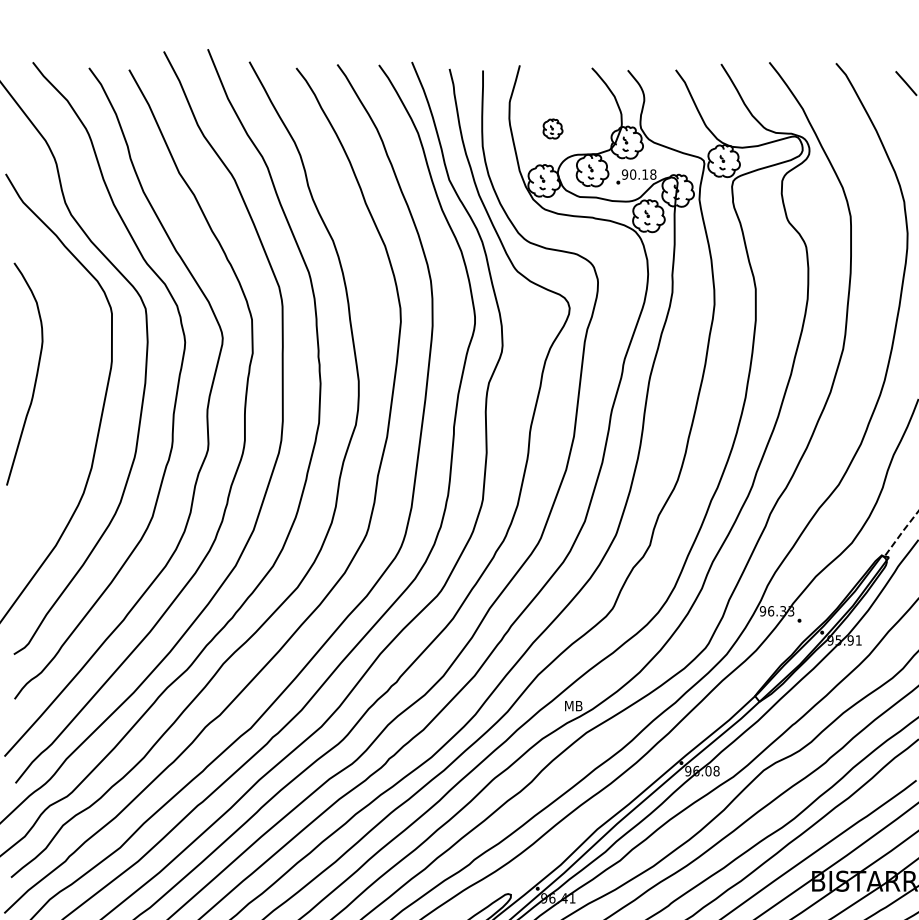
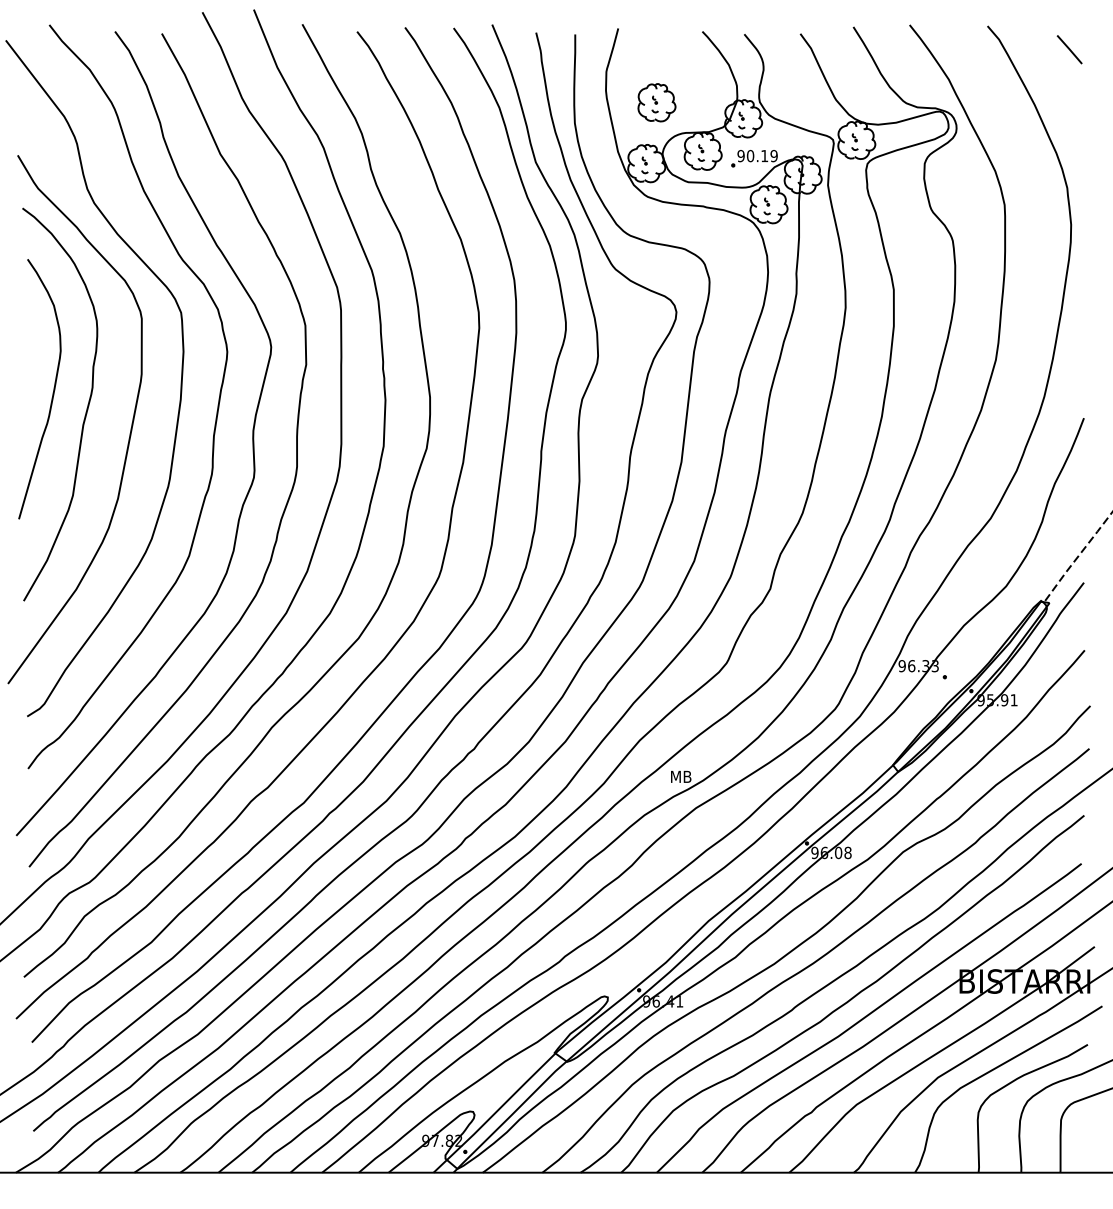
part: (552, 128) -> (656, 102), size x1.67
text: (652, 174) -> (773, 156), 90.18 -> 90.19
curve: (63, 394) -> (85, 412), added

